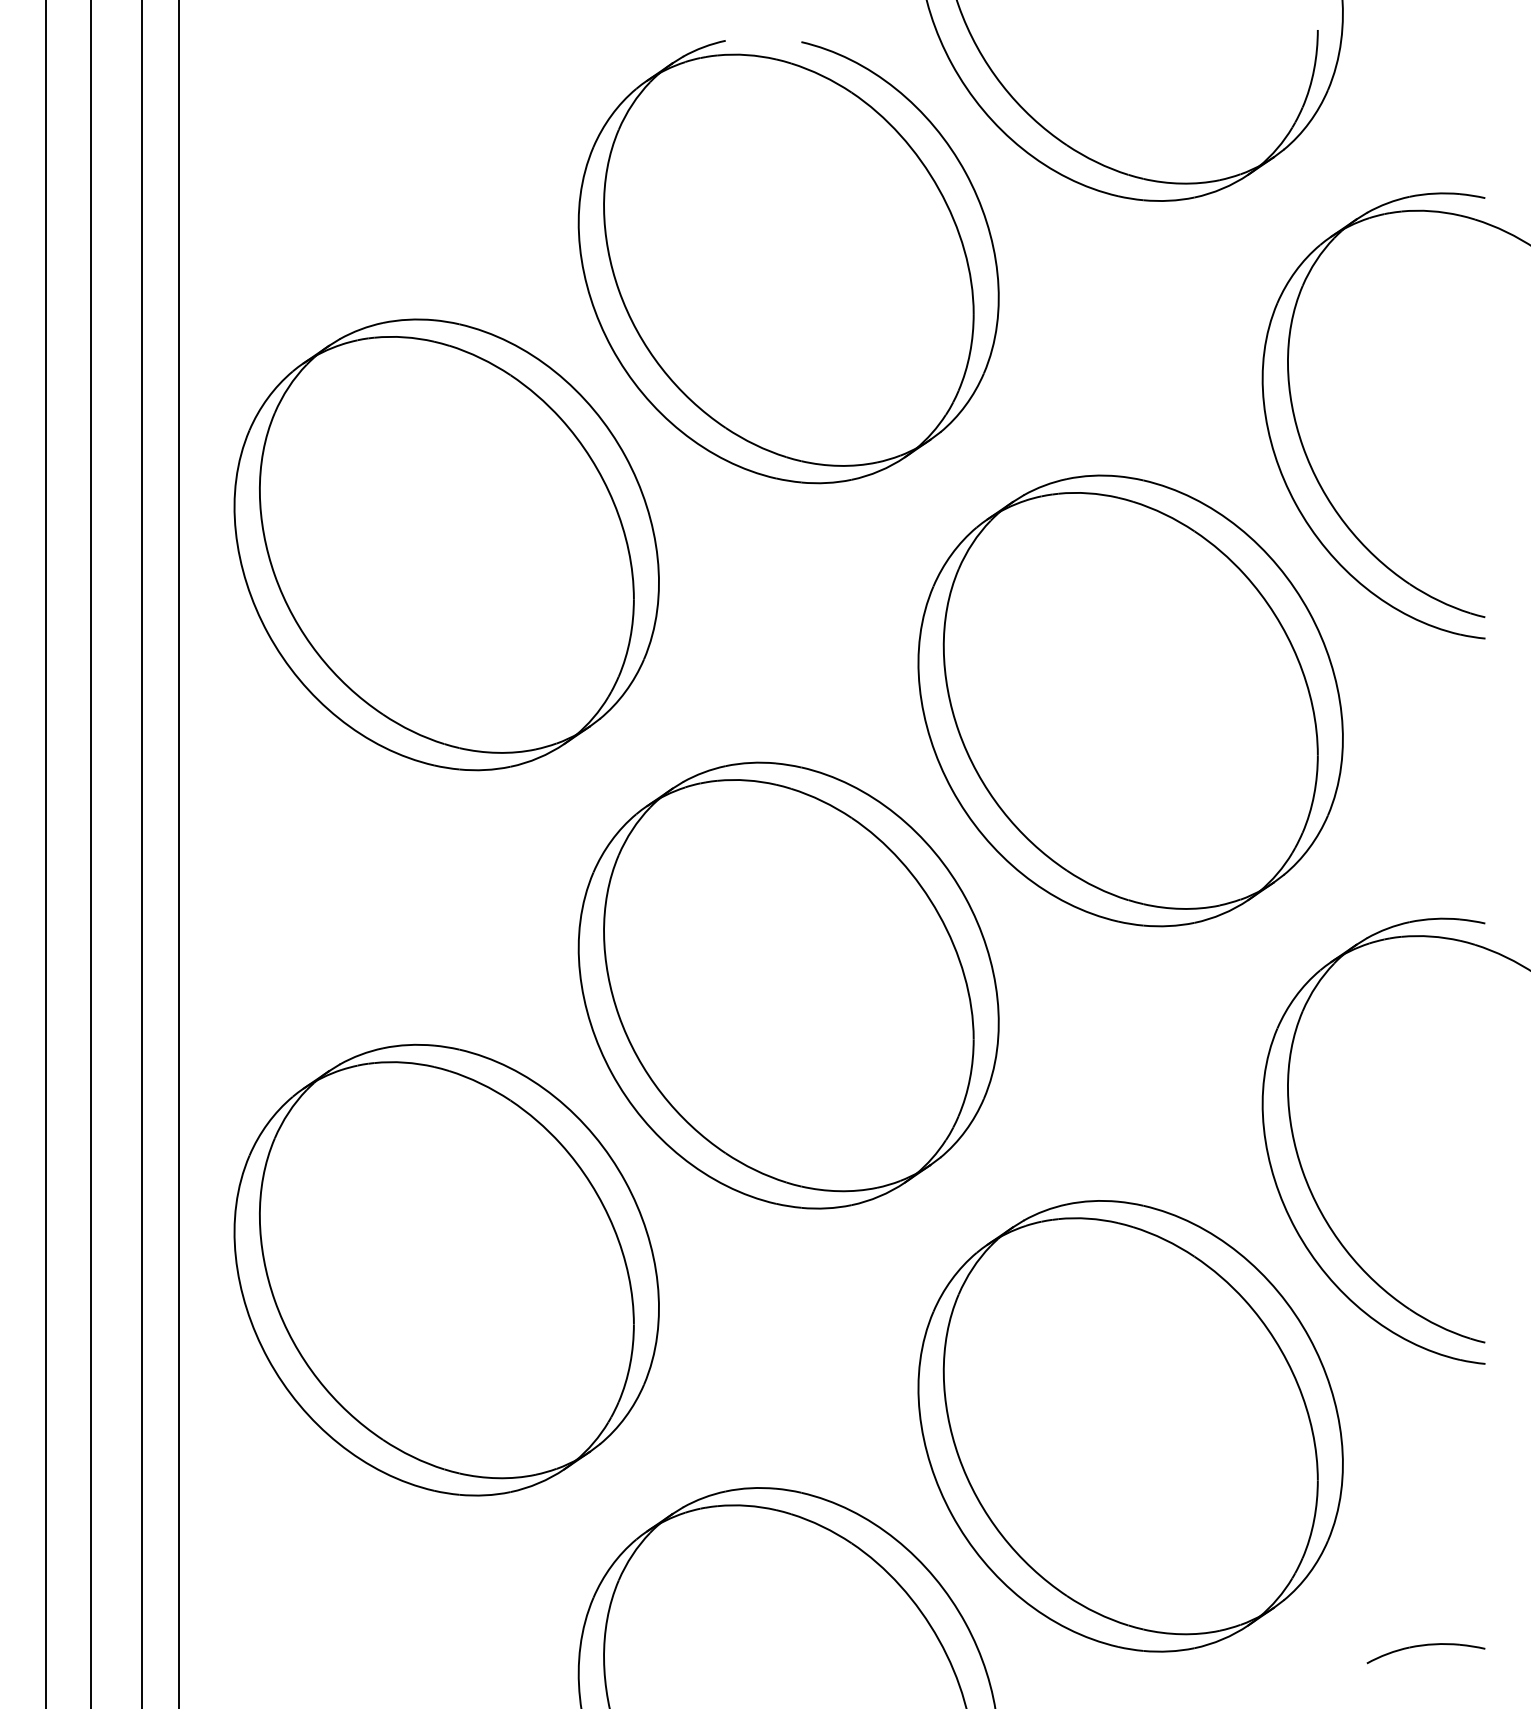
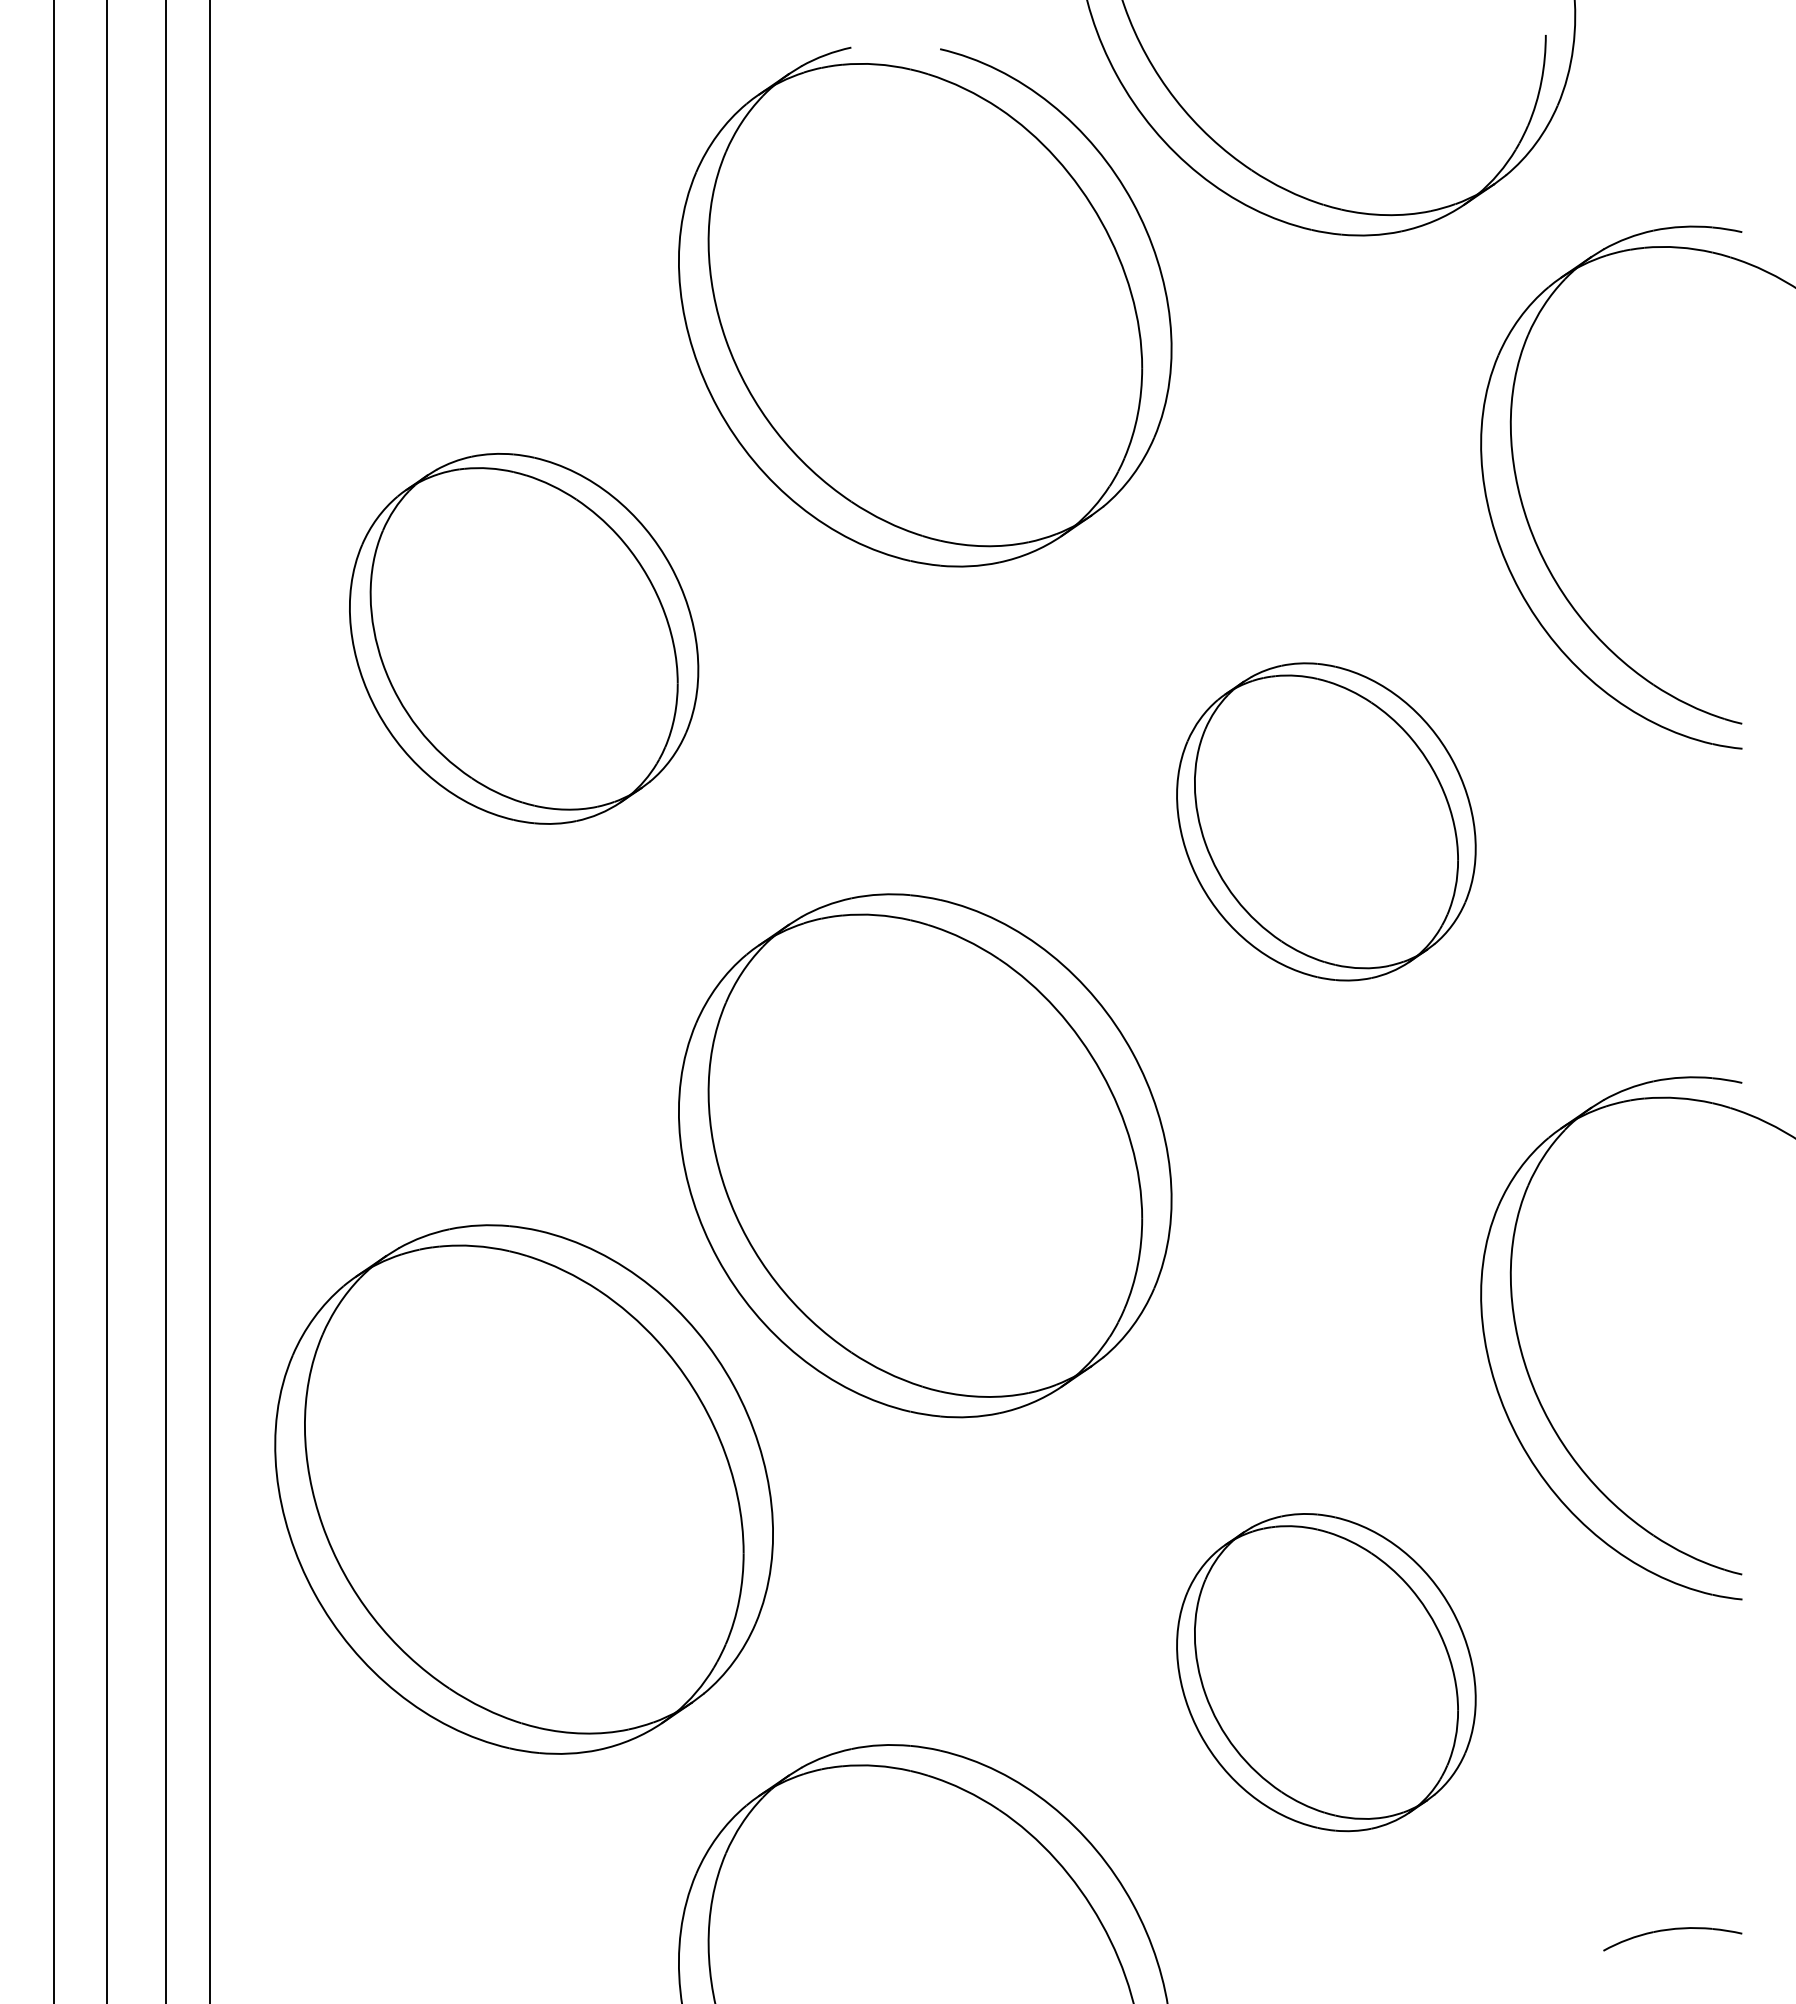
part: (446, 544) -> (523, 638), size x0.7
part: (1130, 700) -> (1326, 821), size x0.6
part: (1130, 1426) -> (1326, 1672), size x0.6

